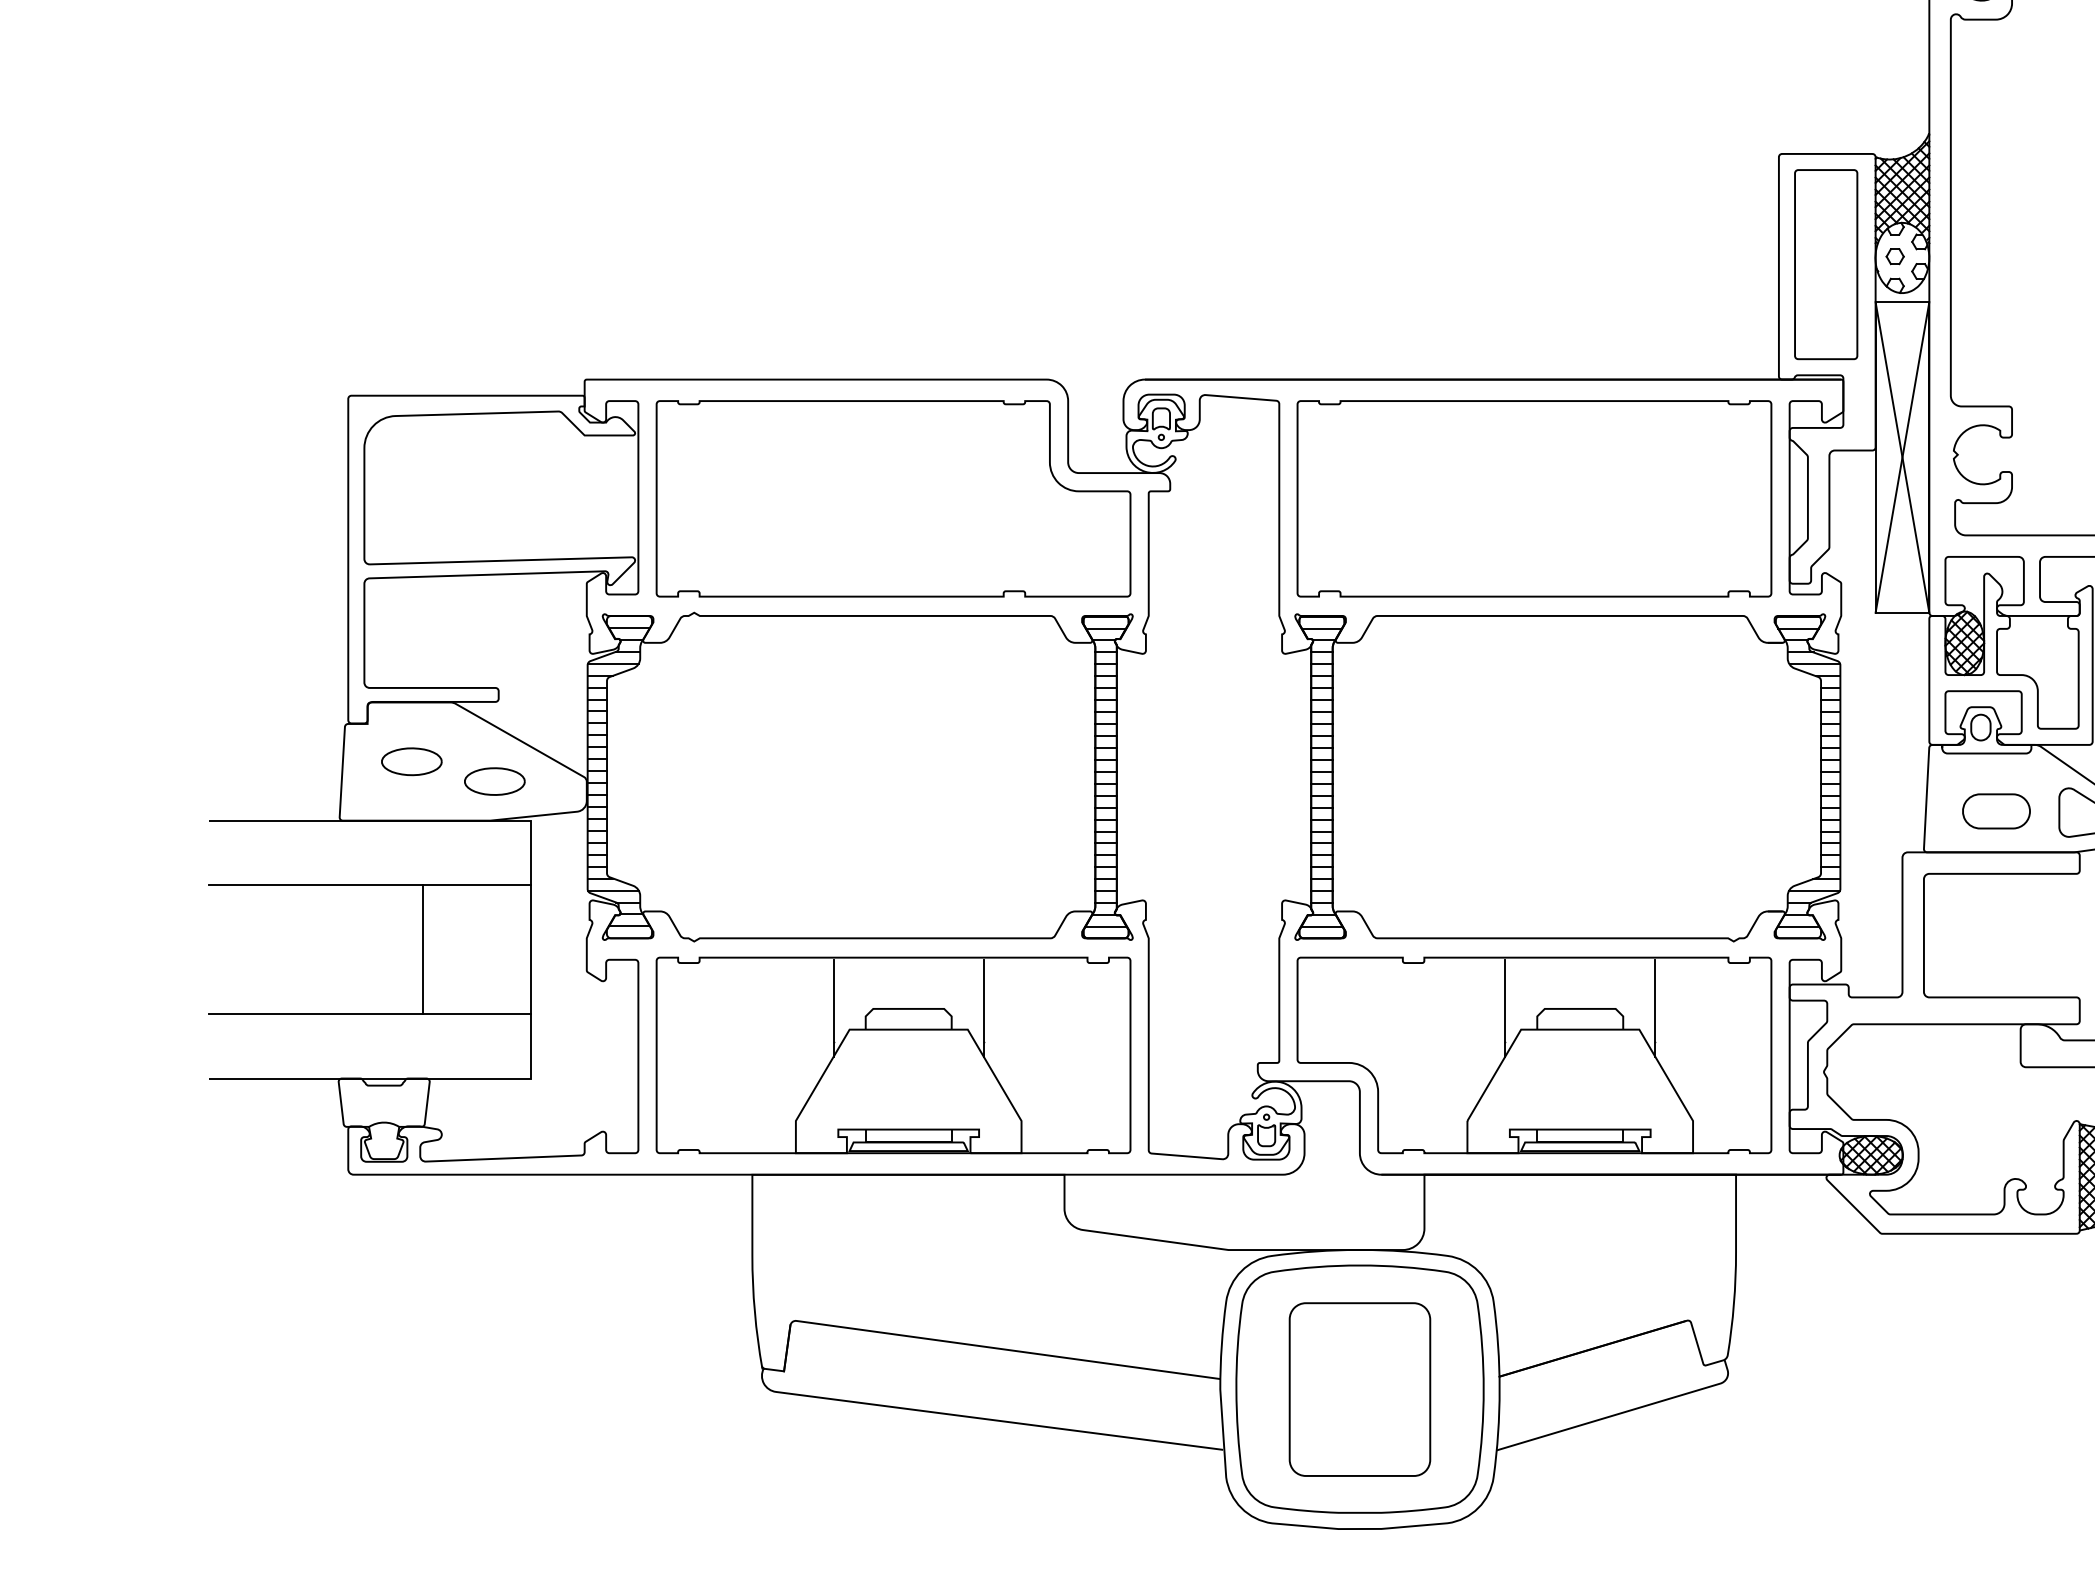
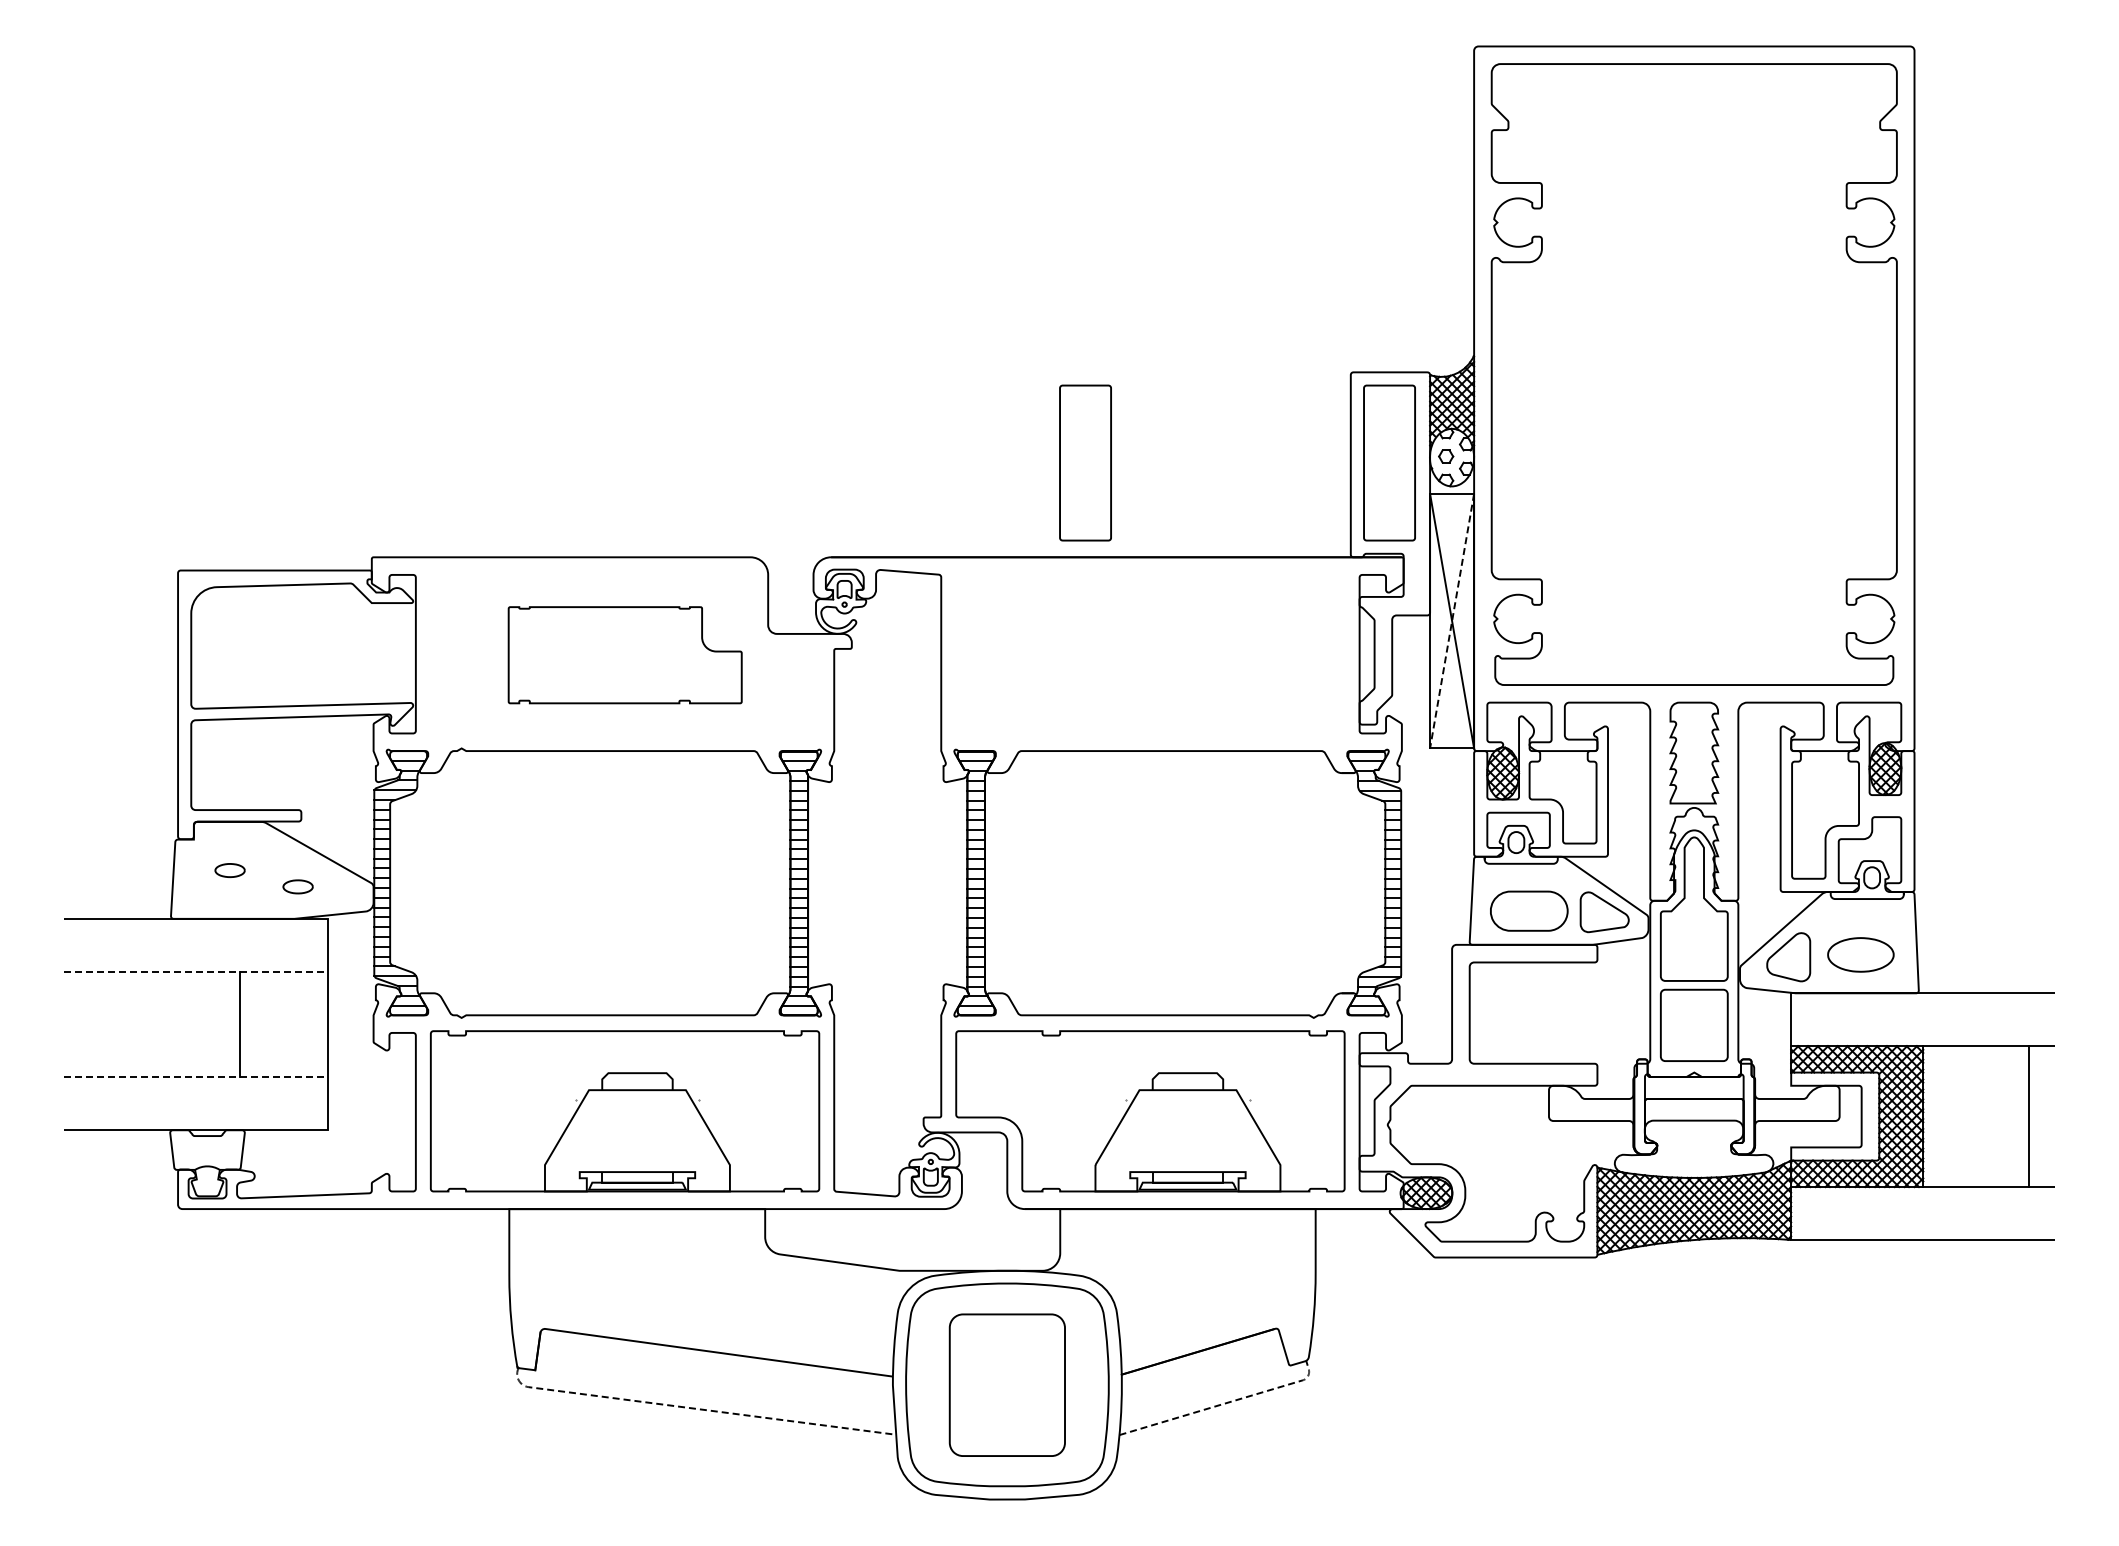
part: (1455, 263) -> (1085, 462), added
line: (1902, 457) -> (1452, 621), solid -> dashed
part: (894, 499) -> (625, 655), size x0.6
part: (1534, 499) -> (1150, 655), removed
part: (411, 761) -> (229, 870), size x0.6
part: (493, 781) -> (297, 886), size x0.6
part: (1995, 811) -> (1528, 911), size x1.4
line: (370, 884) -> (196, 971), solid -> dashed
line: (833, 1008) -> (575, 1072), removed
line: (984, 1008) -> (699, 1072), removed
line: (1505, 1008) -> (1126, 1072), removed
line: (1655, 1008) -> (1249, 1072), removed
line: (370, 1014) -> (196, 1077), solid -> dashed
line: (1628, 1410) -> (1227, 1402), solid -> dashed
line: (975, 1417) -> (692, 1408), solid -> dashed

